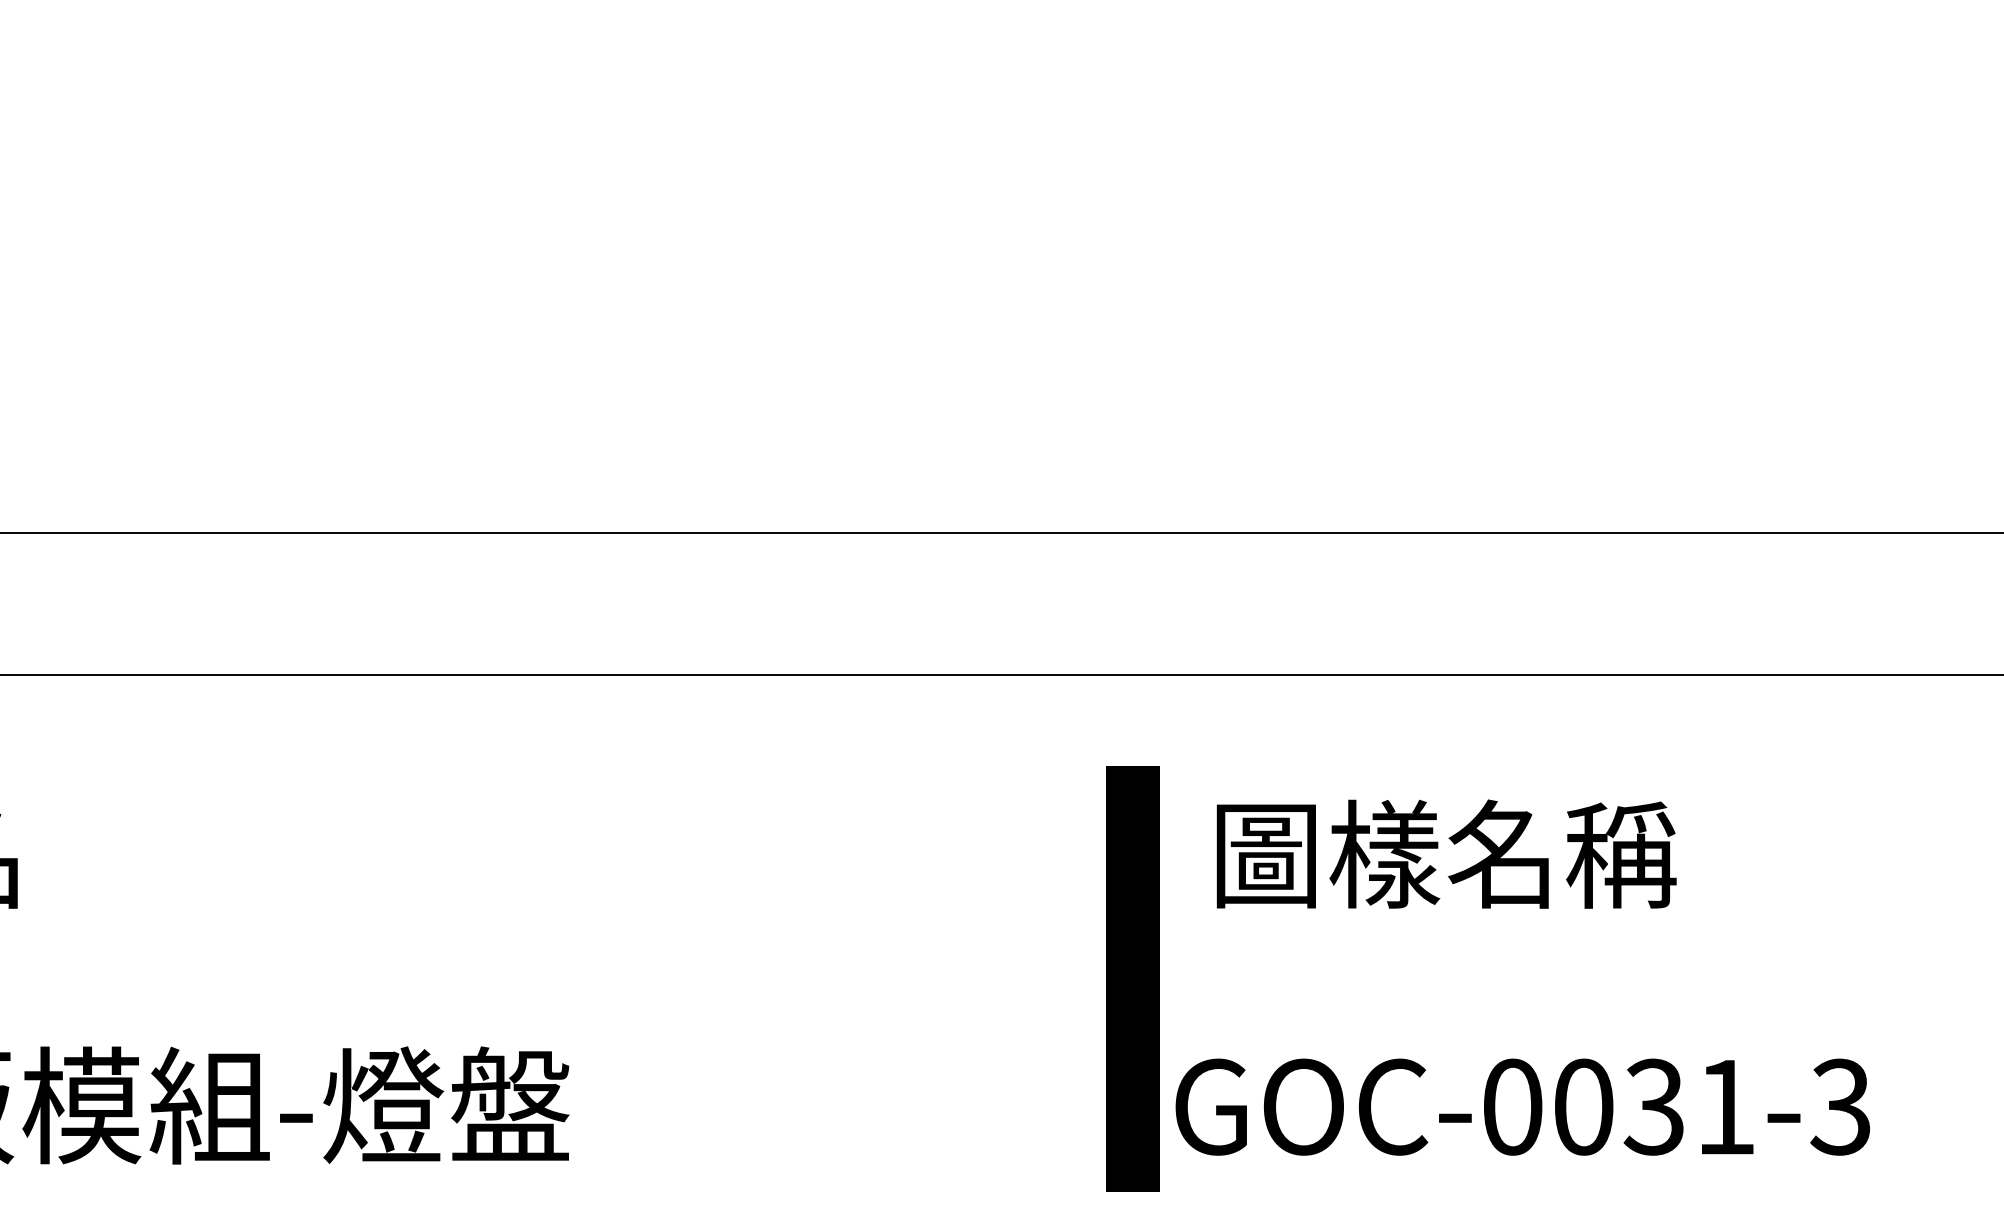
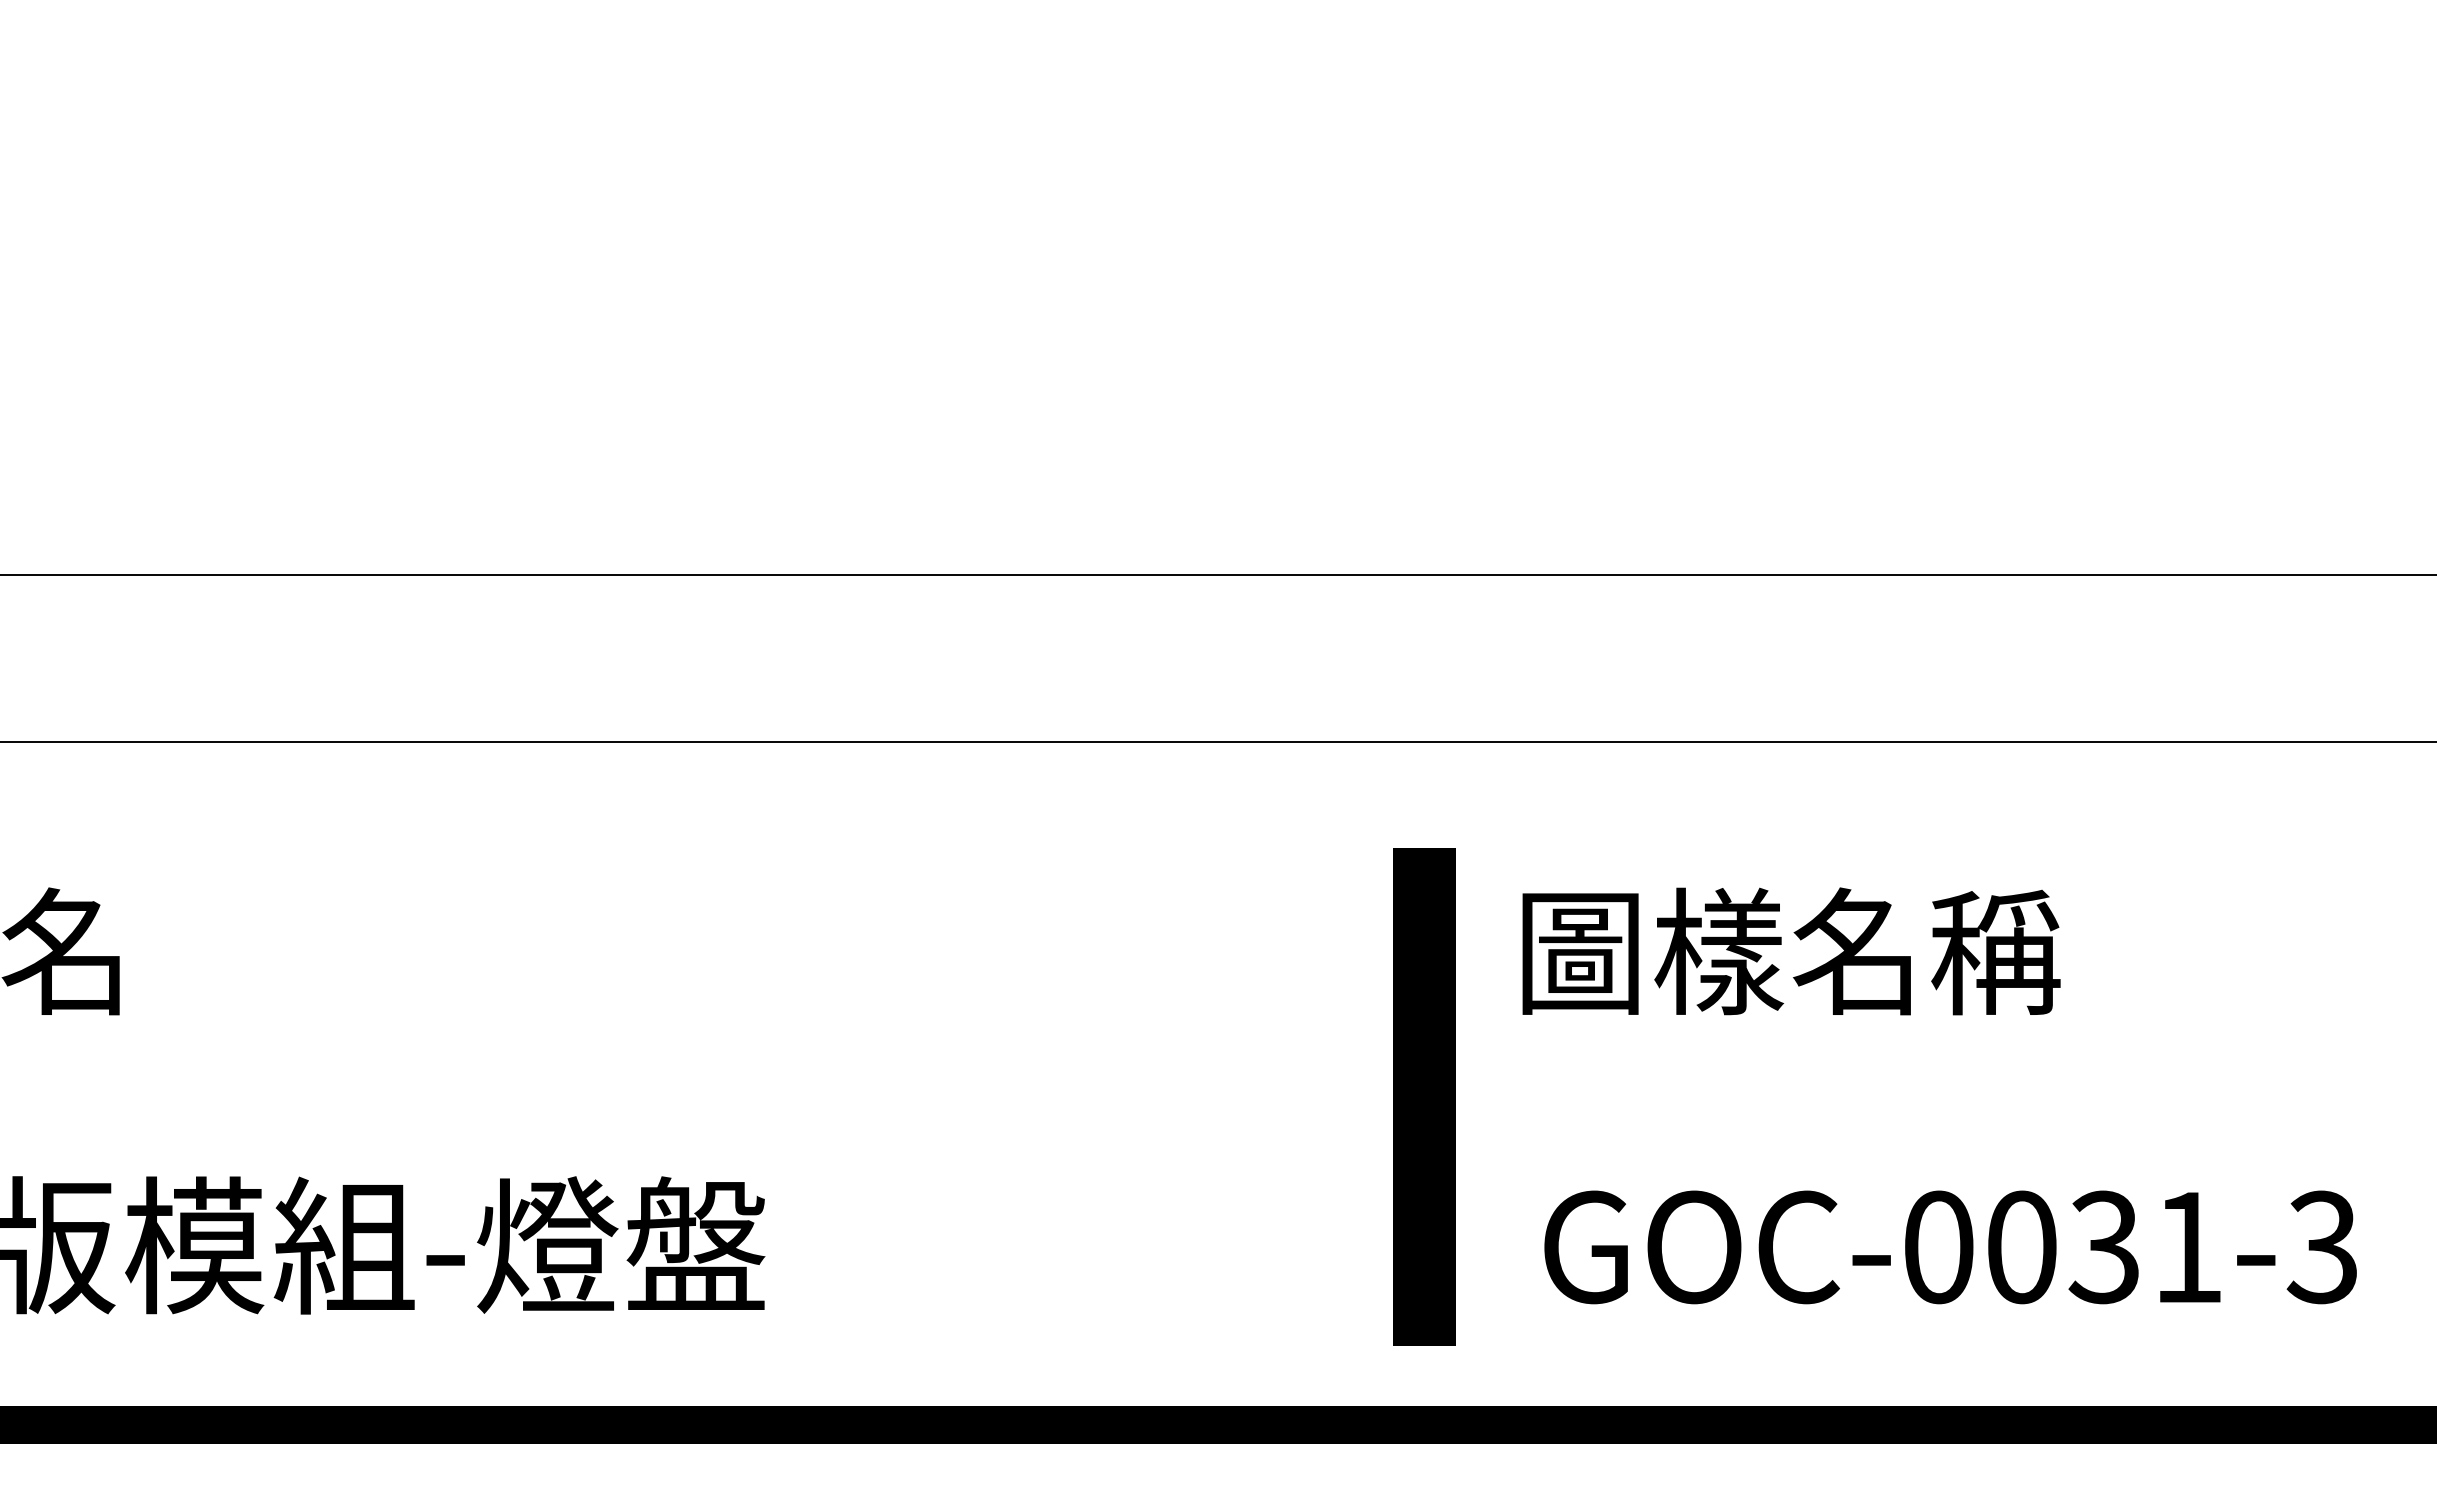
text: (1522, 1107) -> (1950, 1247), moved

